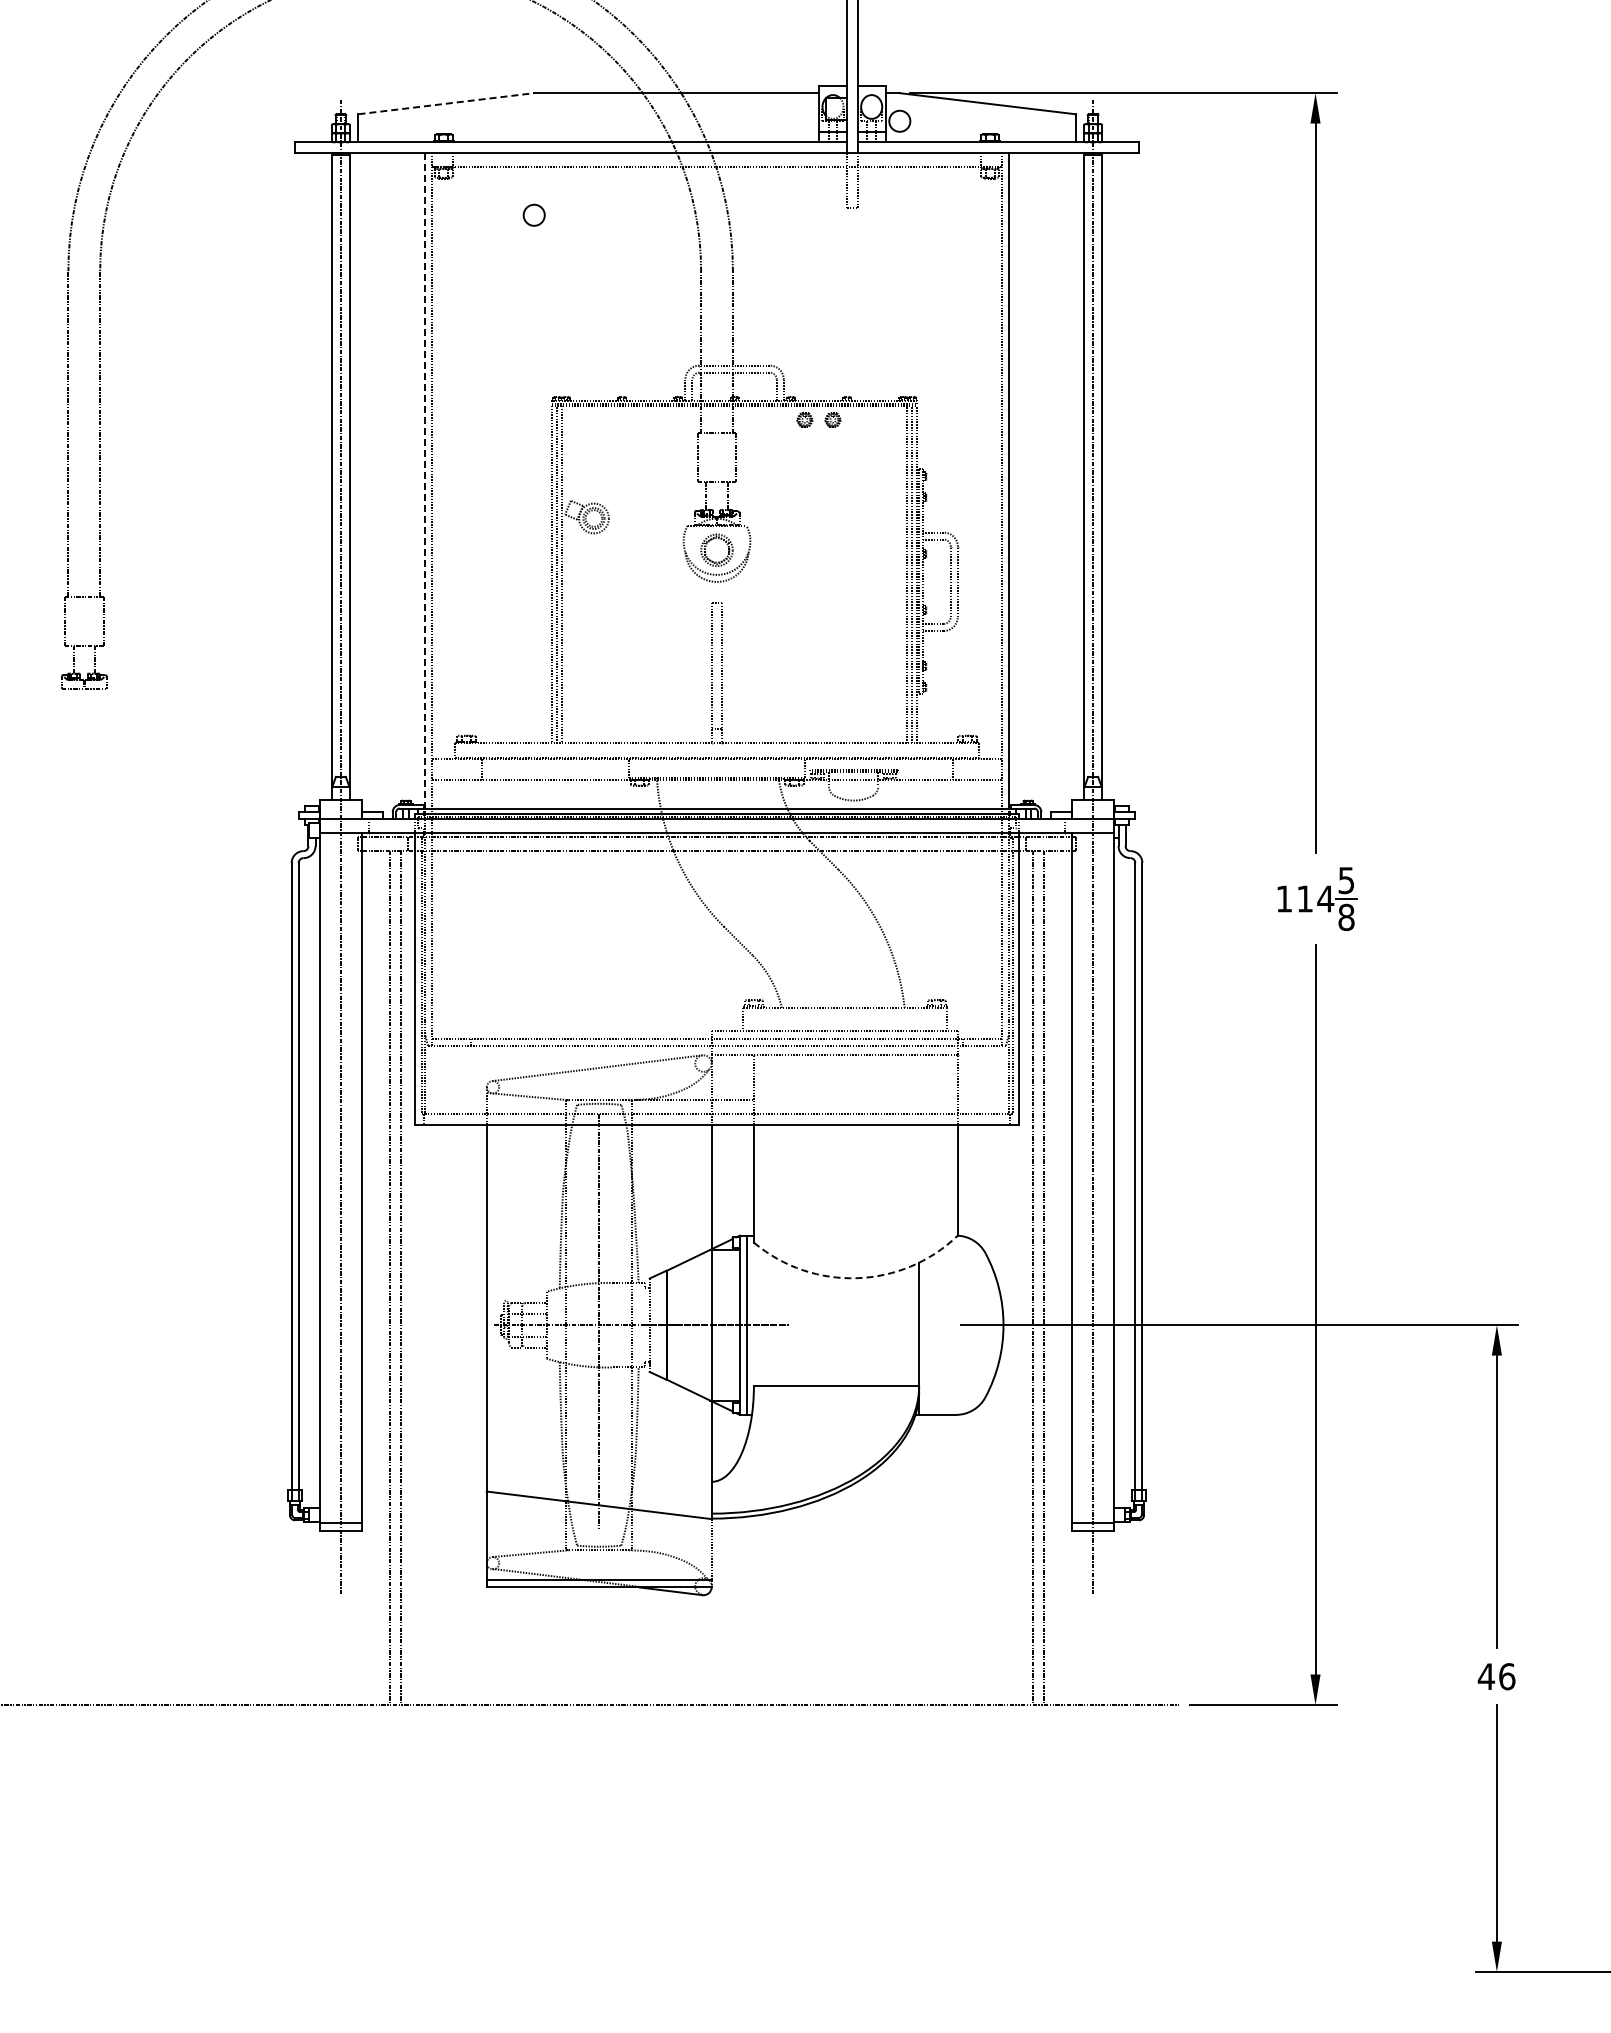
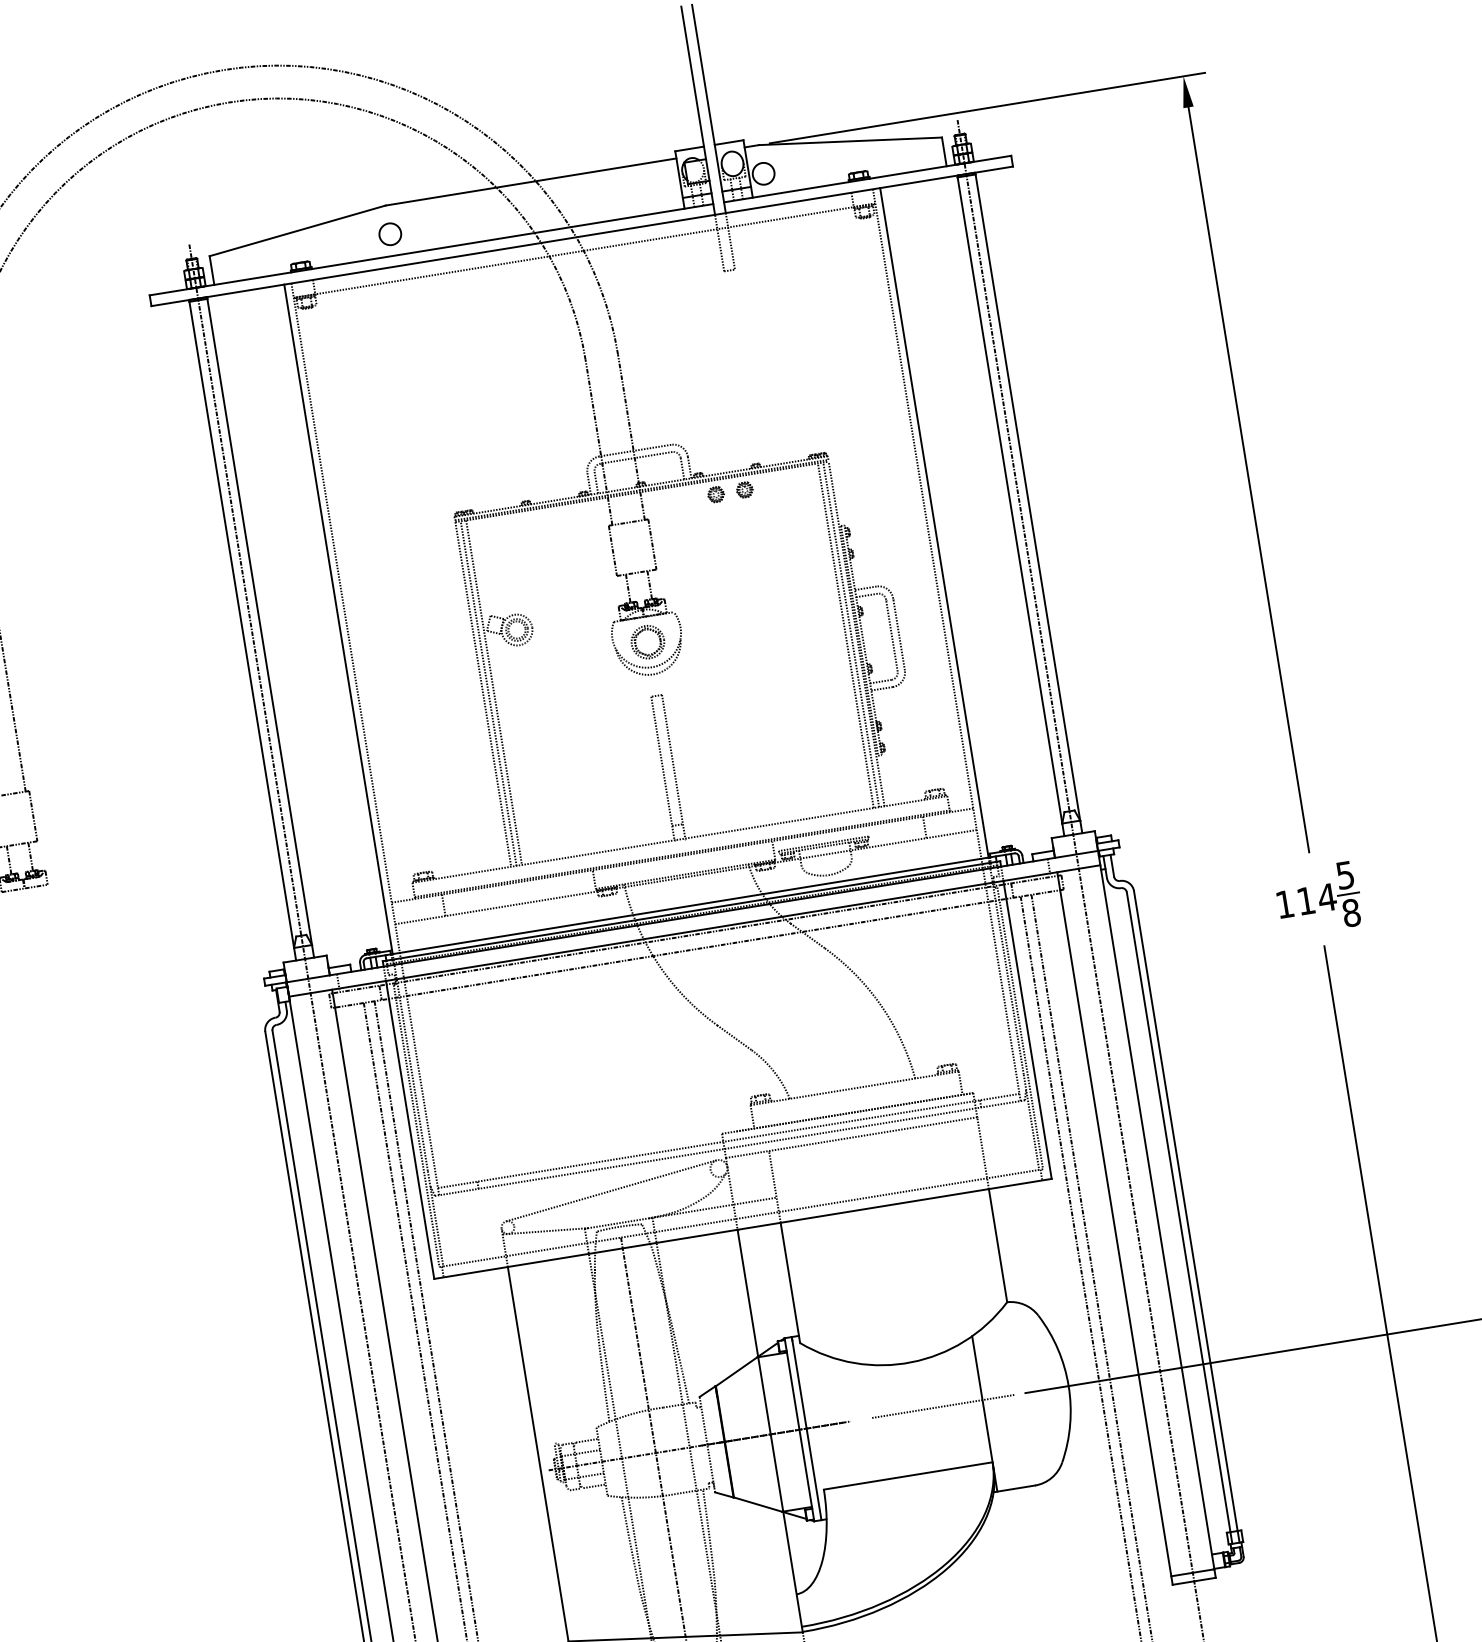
line: (446, 103) -> (297, 230), dashed -> solid
circle: (533, 214) -> (389, 233), moved
line: (425, 480) -> (338, 619), dashed -> solid
arc: (857, 1278) -> (911, 1362), dashed -> solid
line: (880, 1325) -> (943, 1406), added

